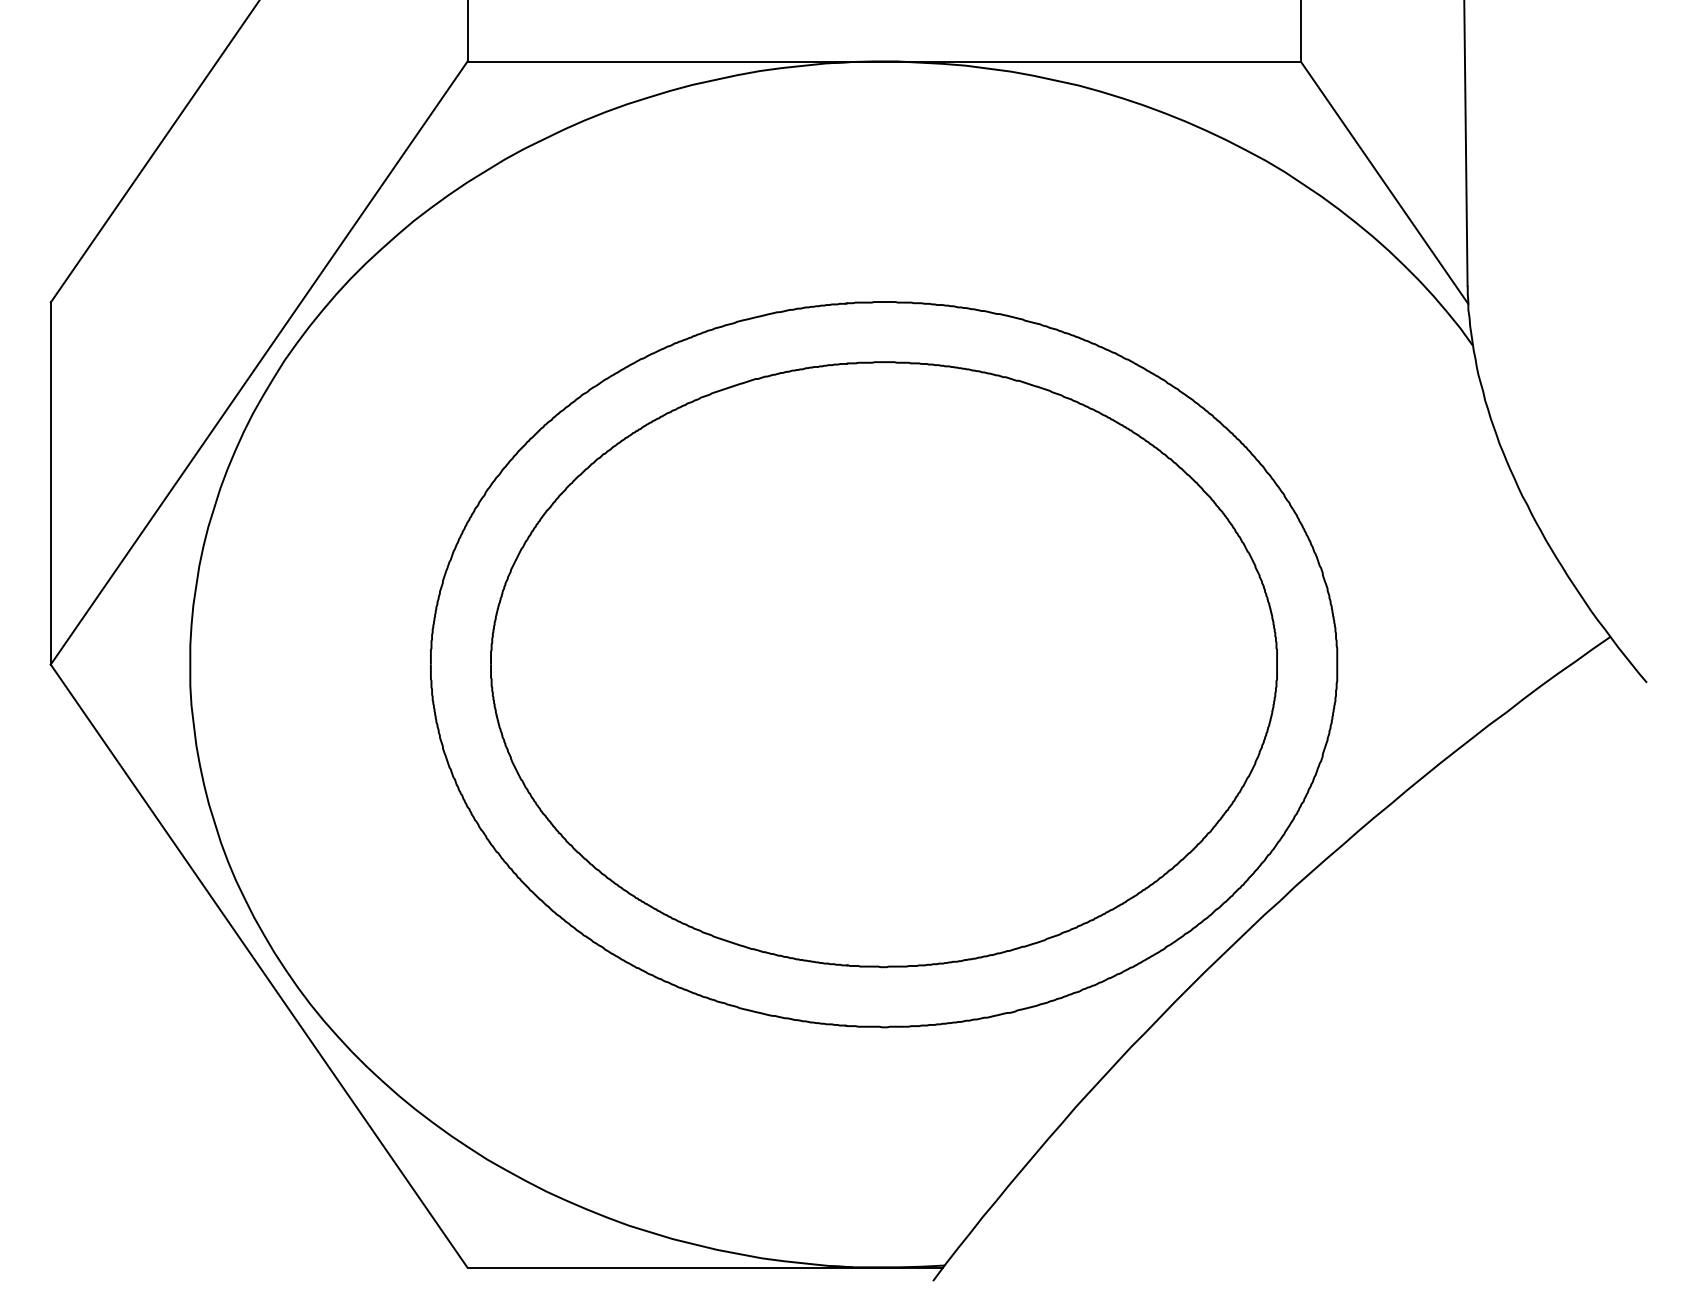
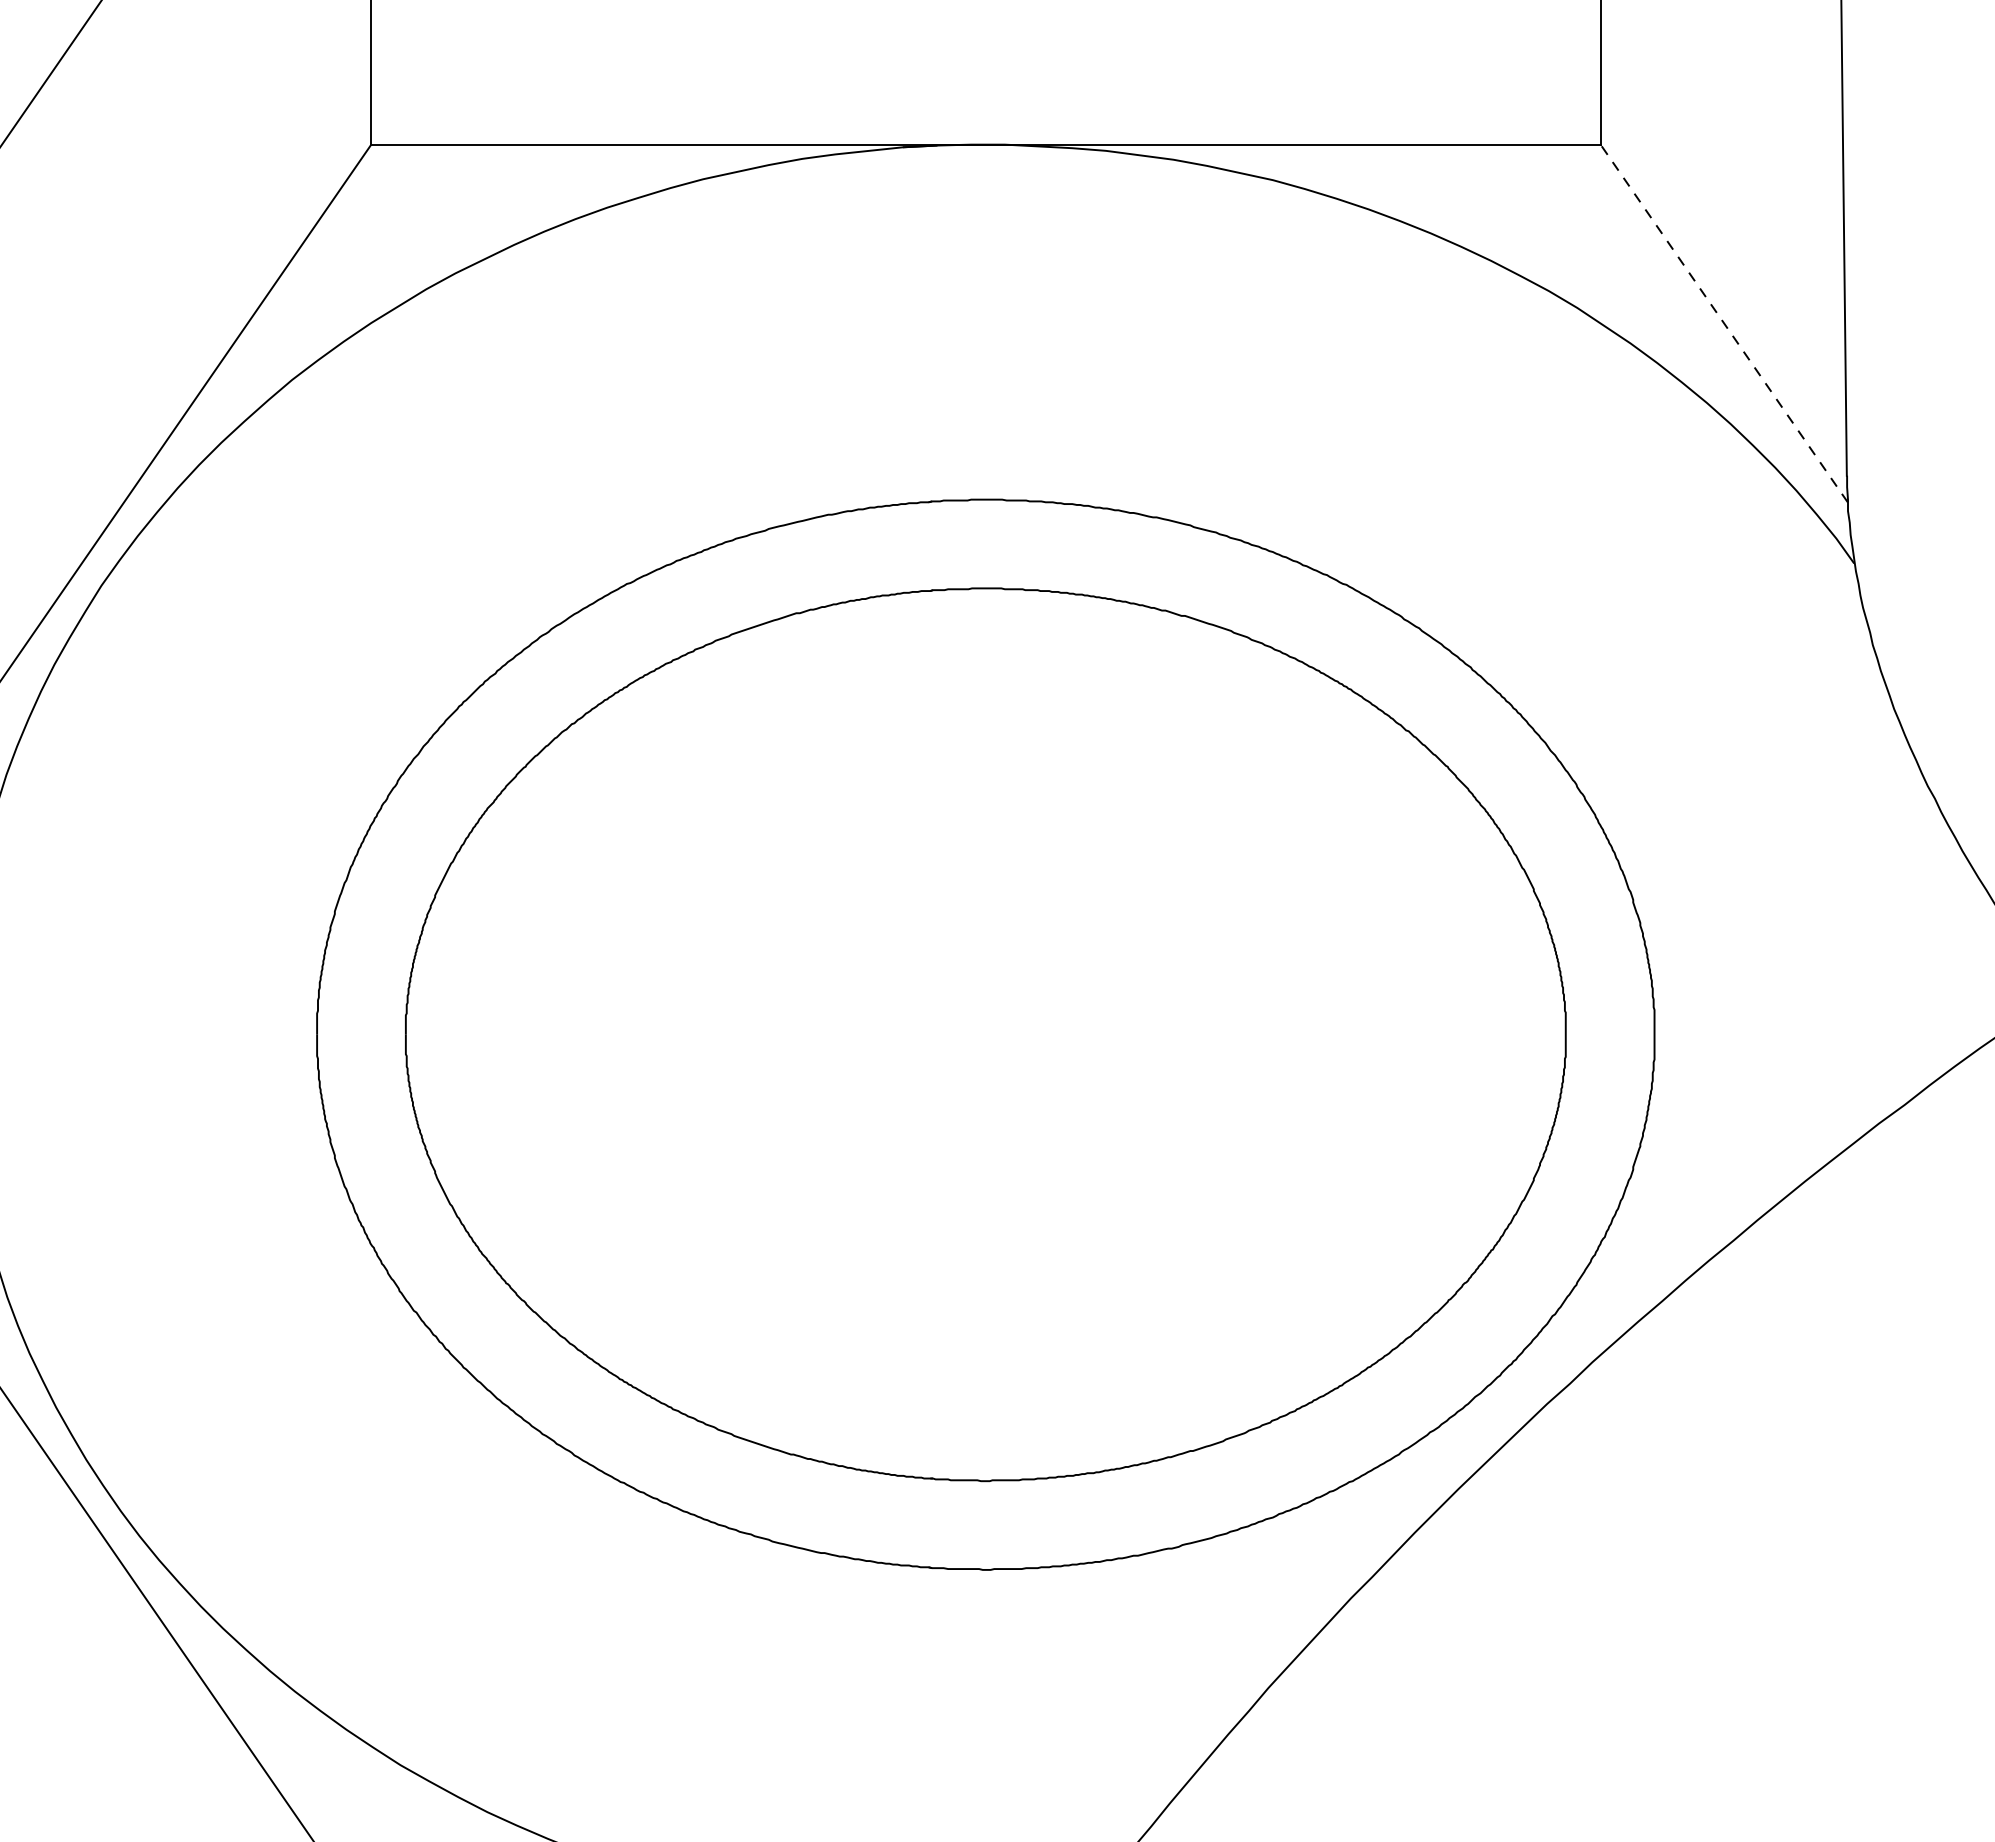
line: (1384, 182) -> (1724, 323), solid -> dashed

